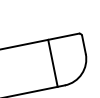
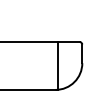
line: (53, 62) -> (58, 65), moved

